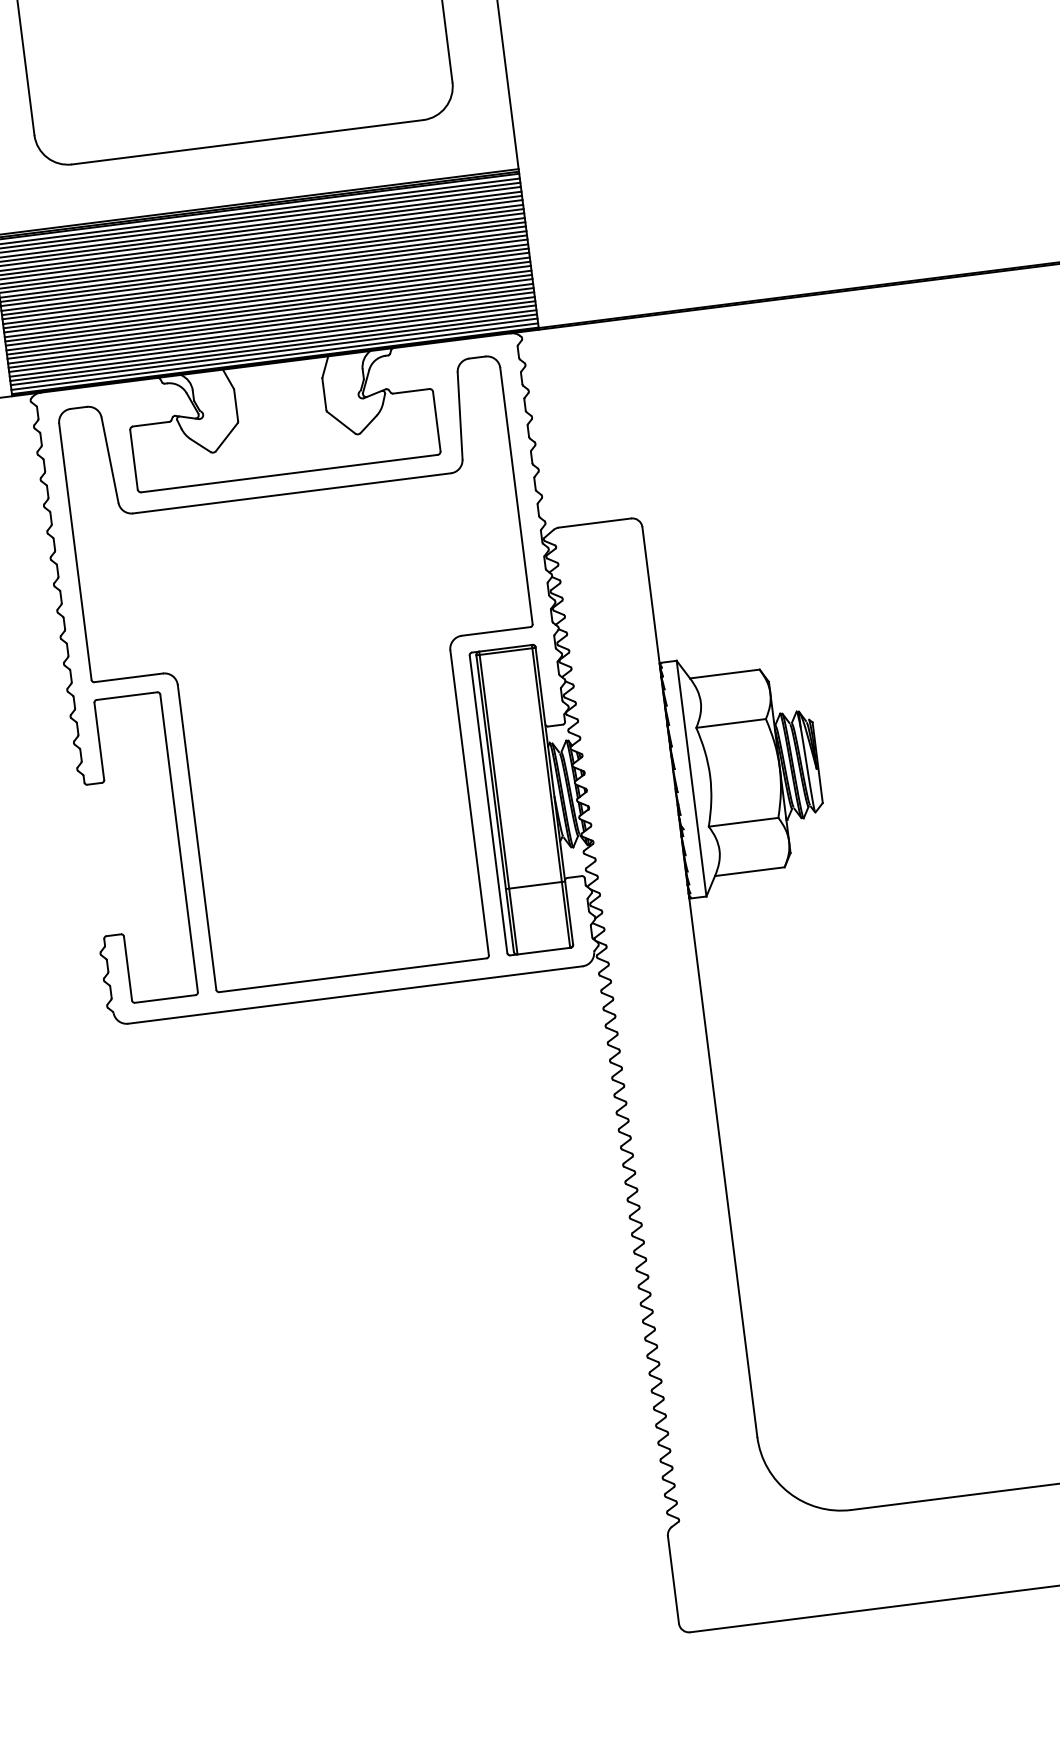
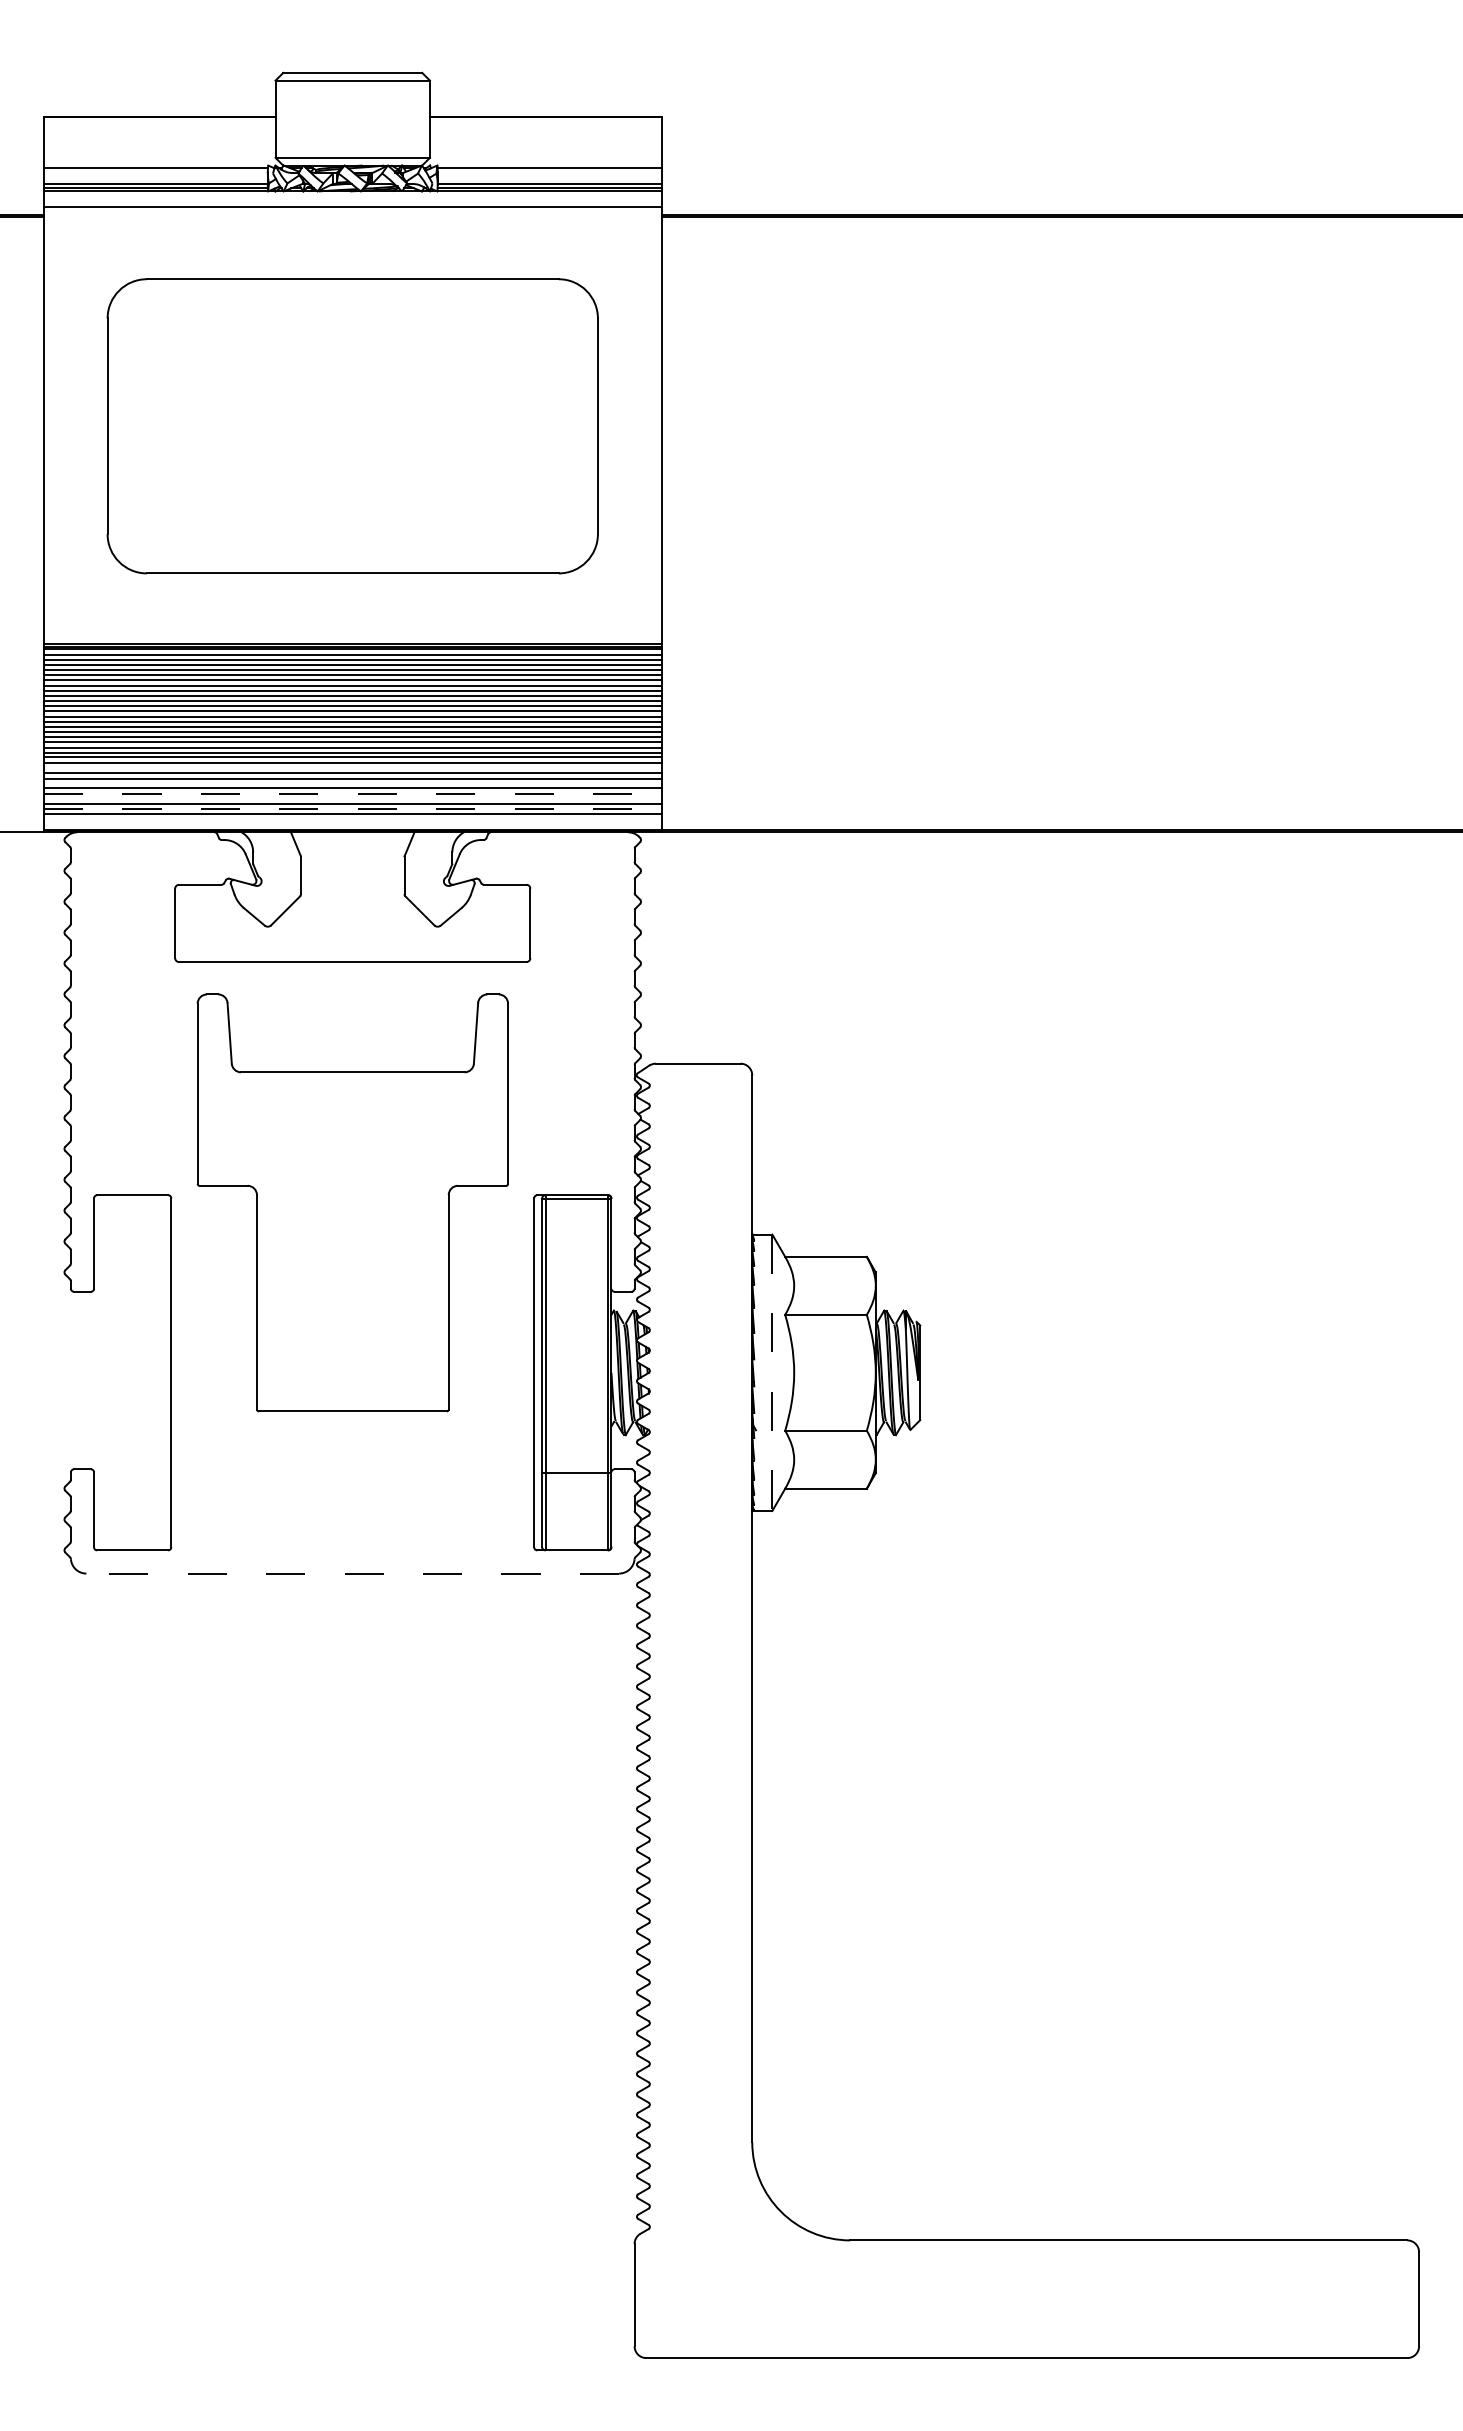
line: (268, 308) -> (352, 768), removed
line: (270, 321) -> (352, 783), removed
line: (271, 329) -> (352, 793), solid -> dashed
line: (271, 334) -> (352, 798), removed
line: (272, 343) -> (352, 809), solid -> dashed
line: (273, 352) -> (352, 819), removed
line: (274, 356) -> (352, 824), removed
part: (315, 678) -> (352, 1202), size x0.6
line: (691, 779) -> (772, 1373), solid -> dashed
line: (355, 994) -> (352, 1573), solid -> dashed

